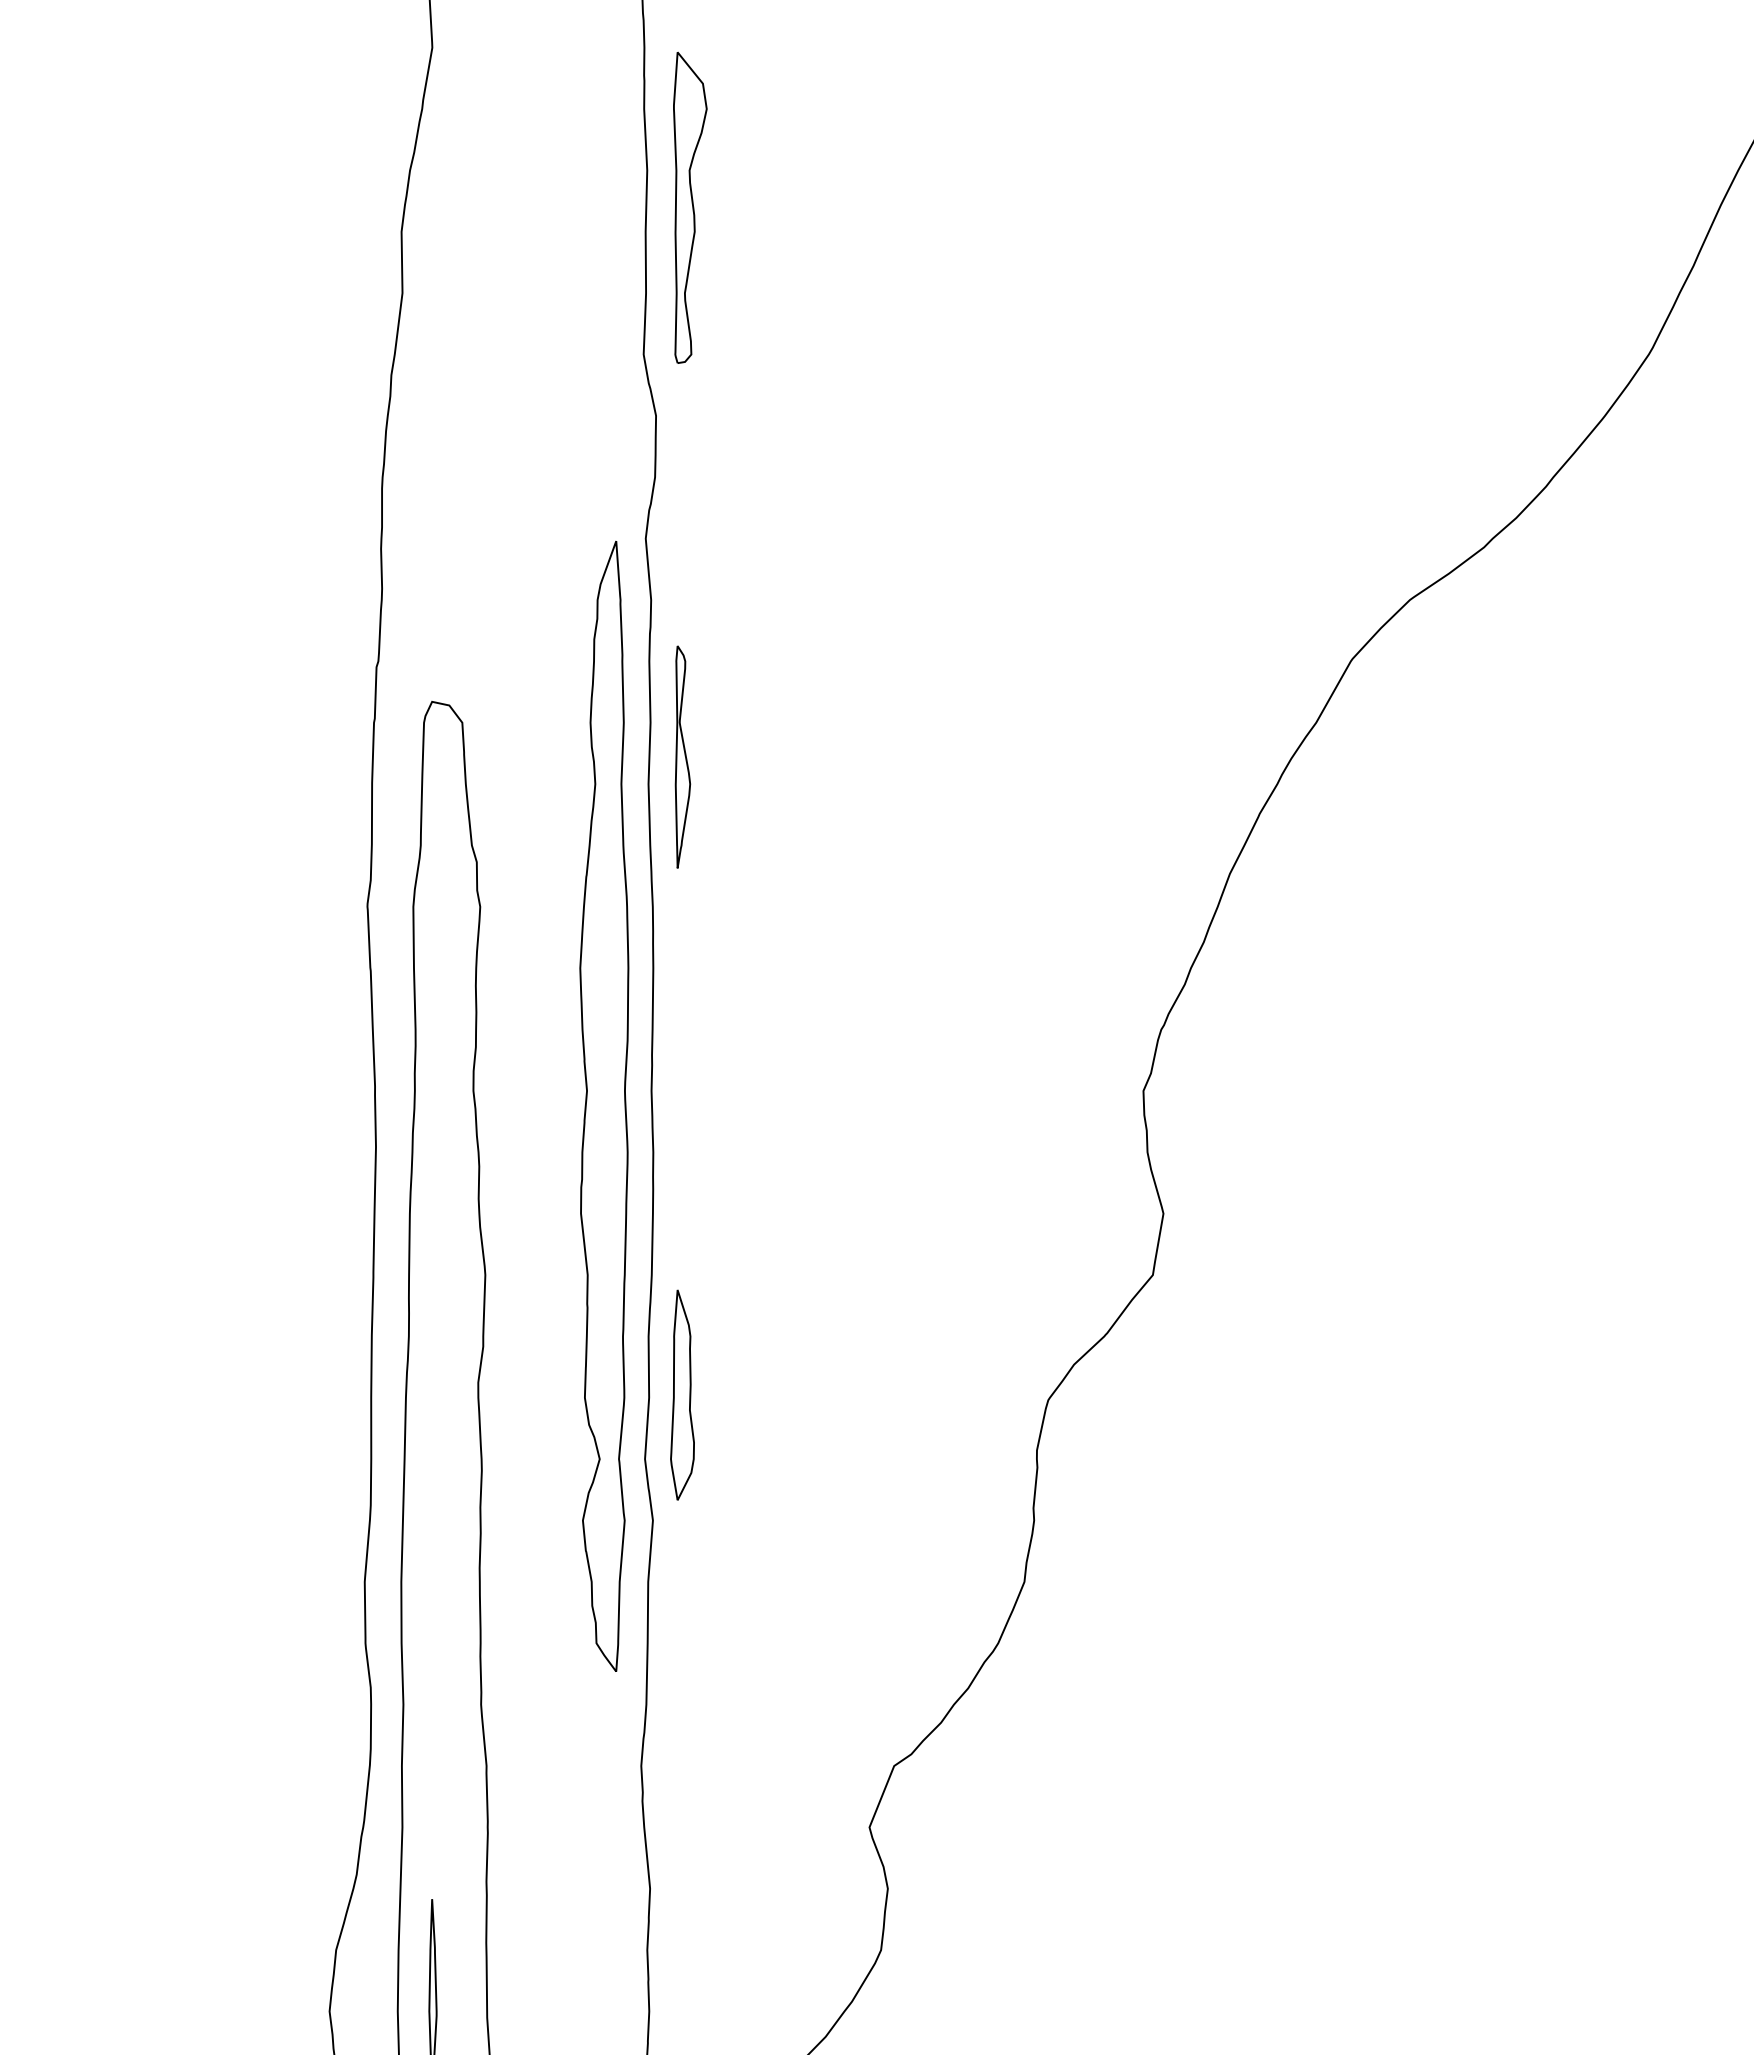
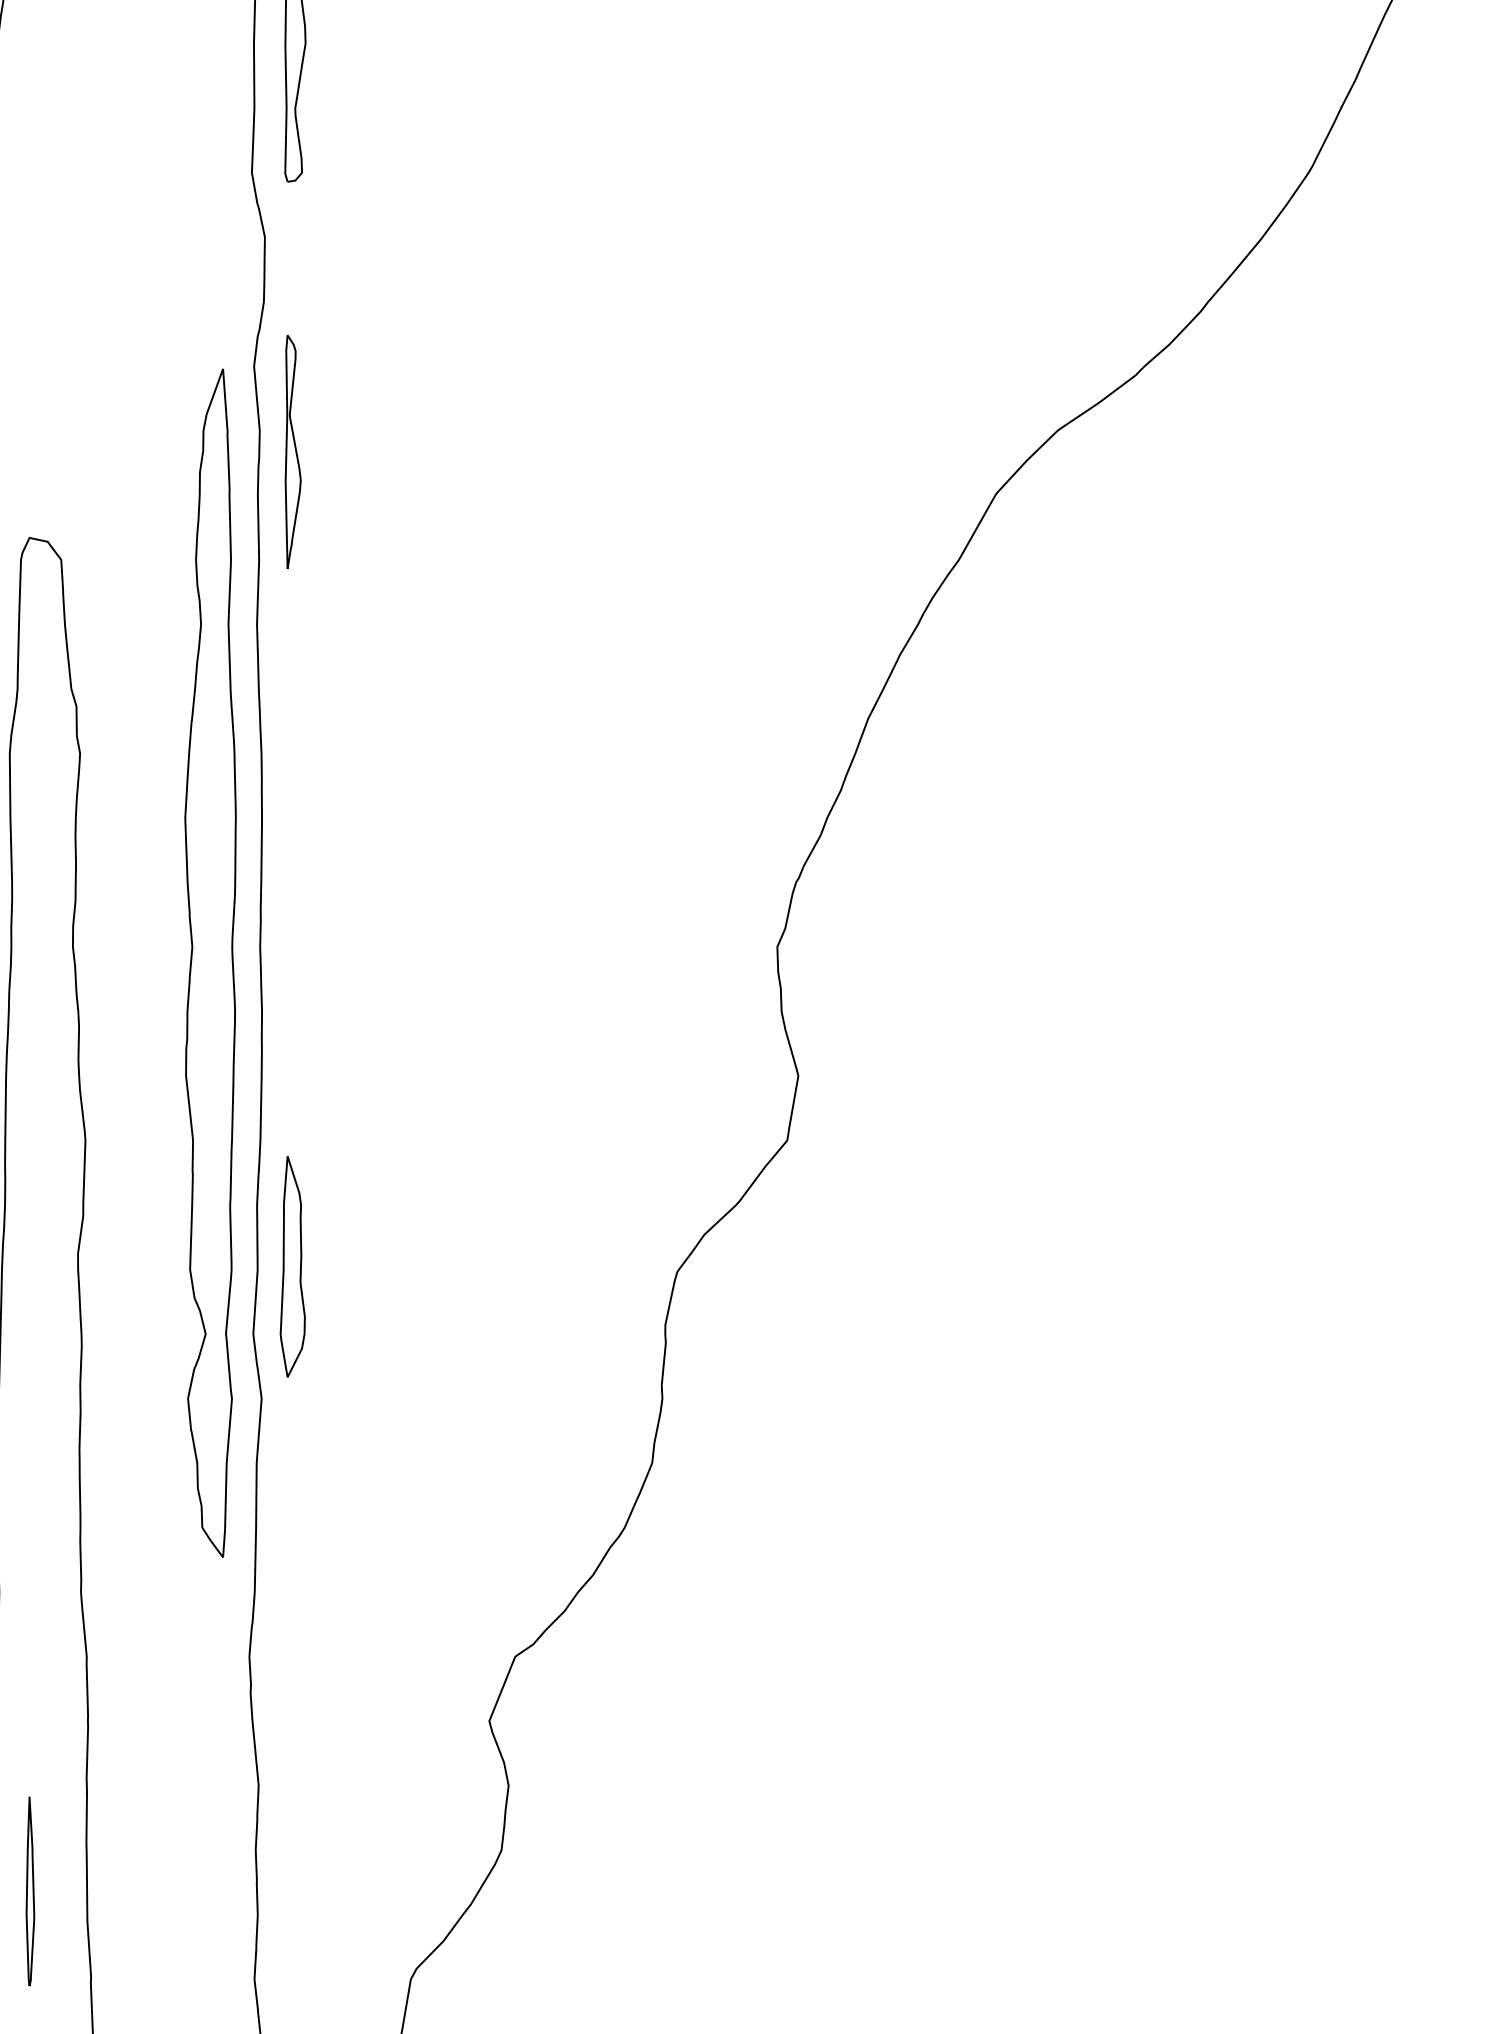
part: (682, 756) -> (292, 451), moved

